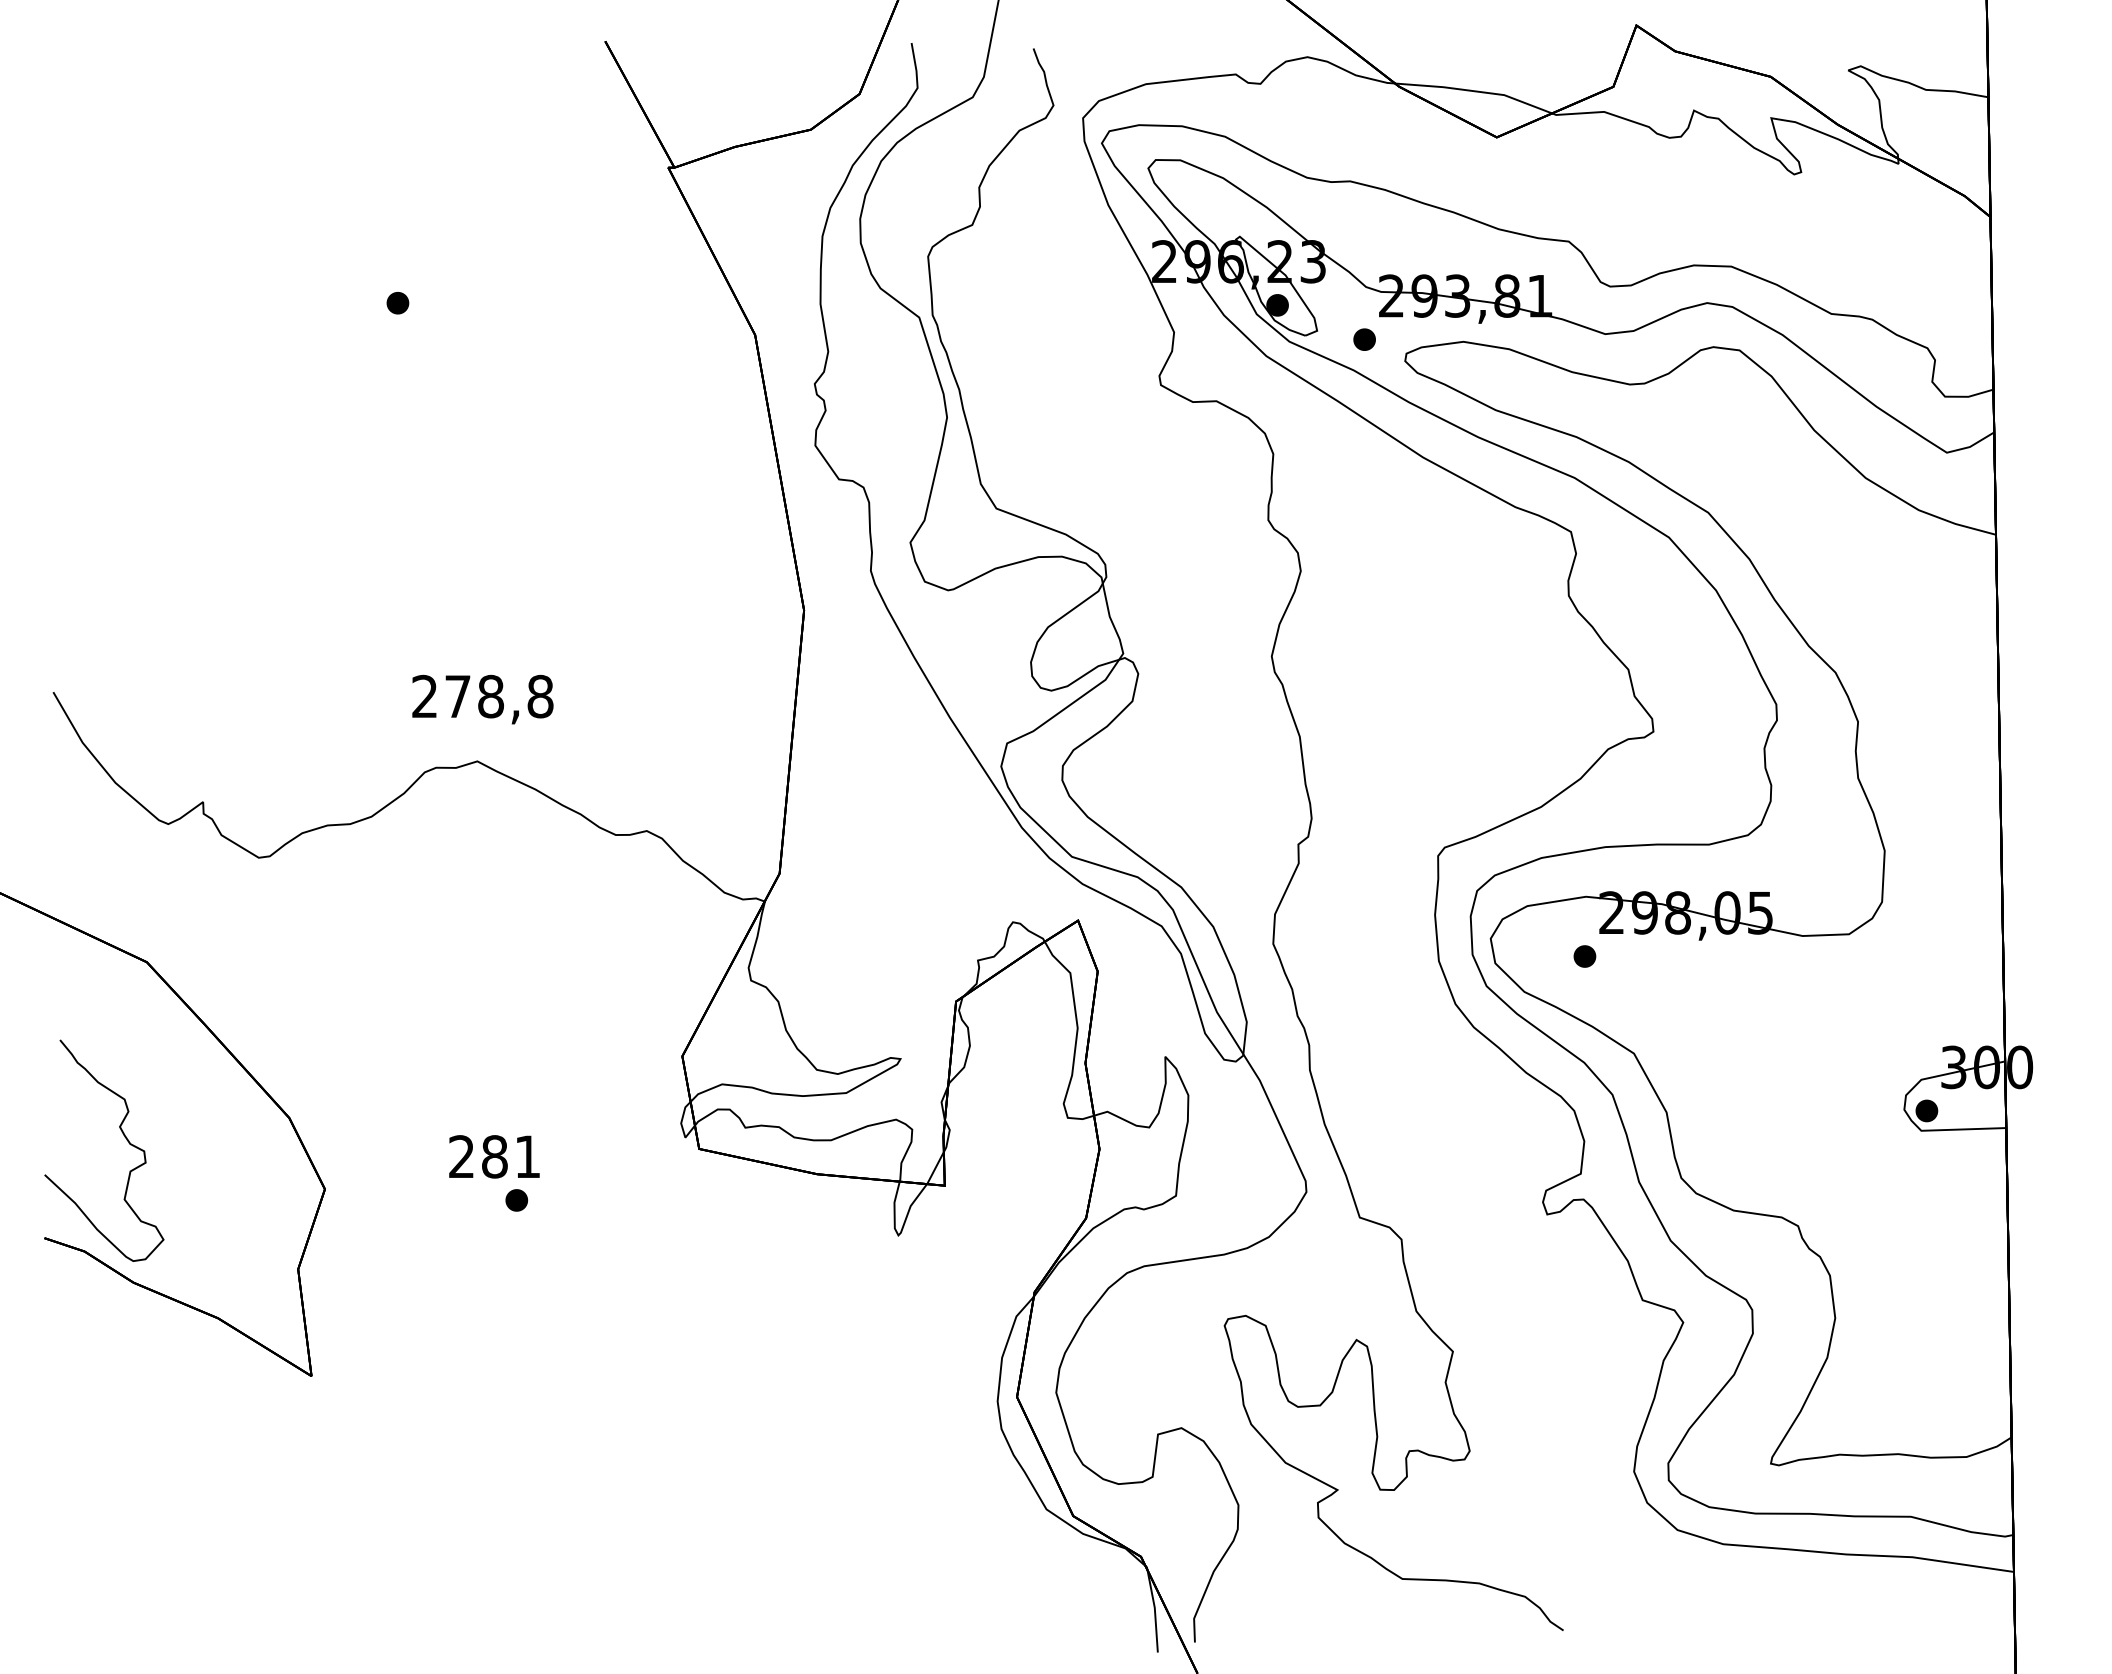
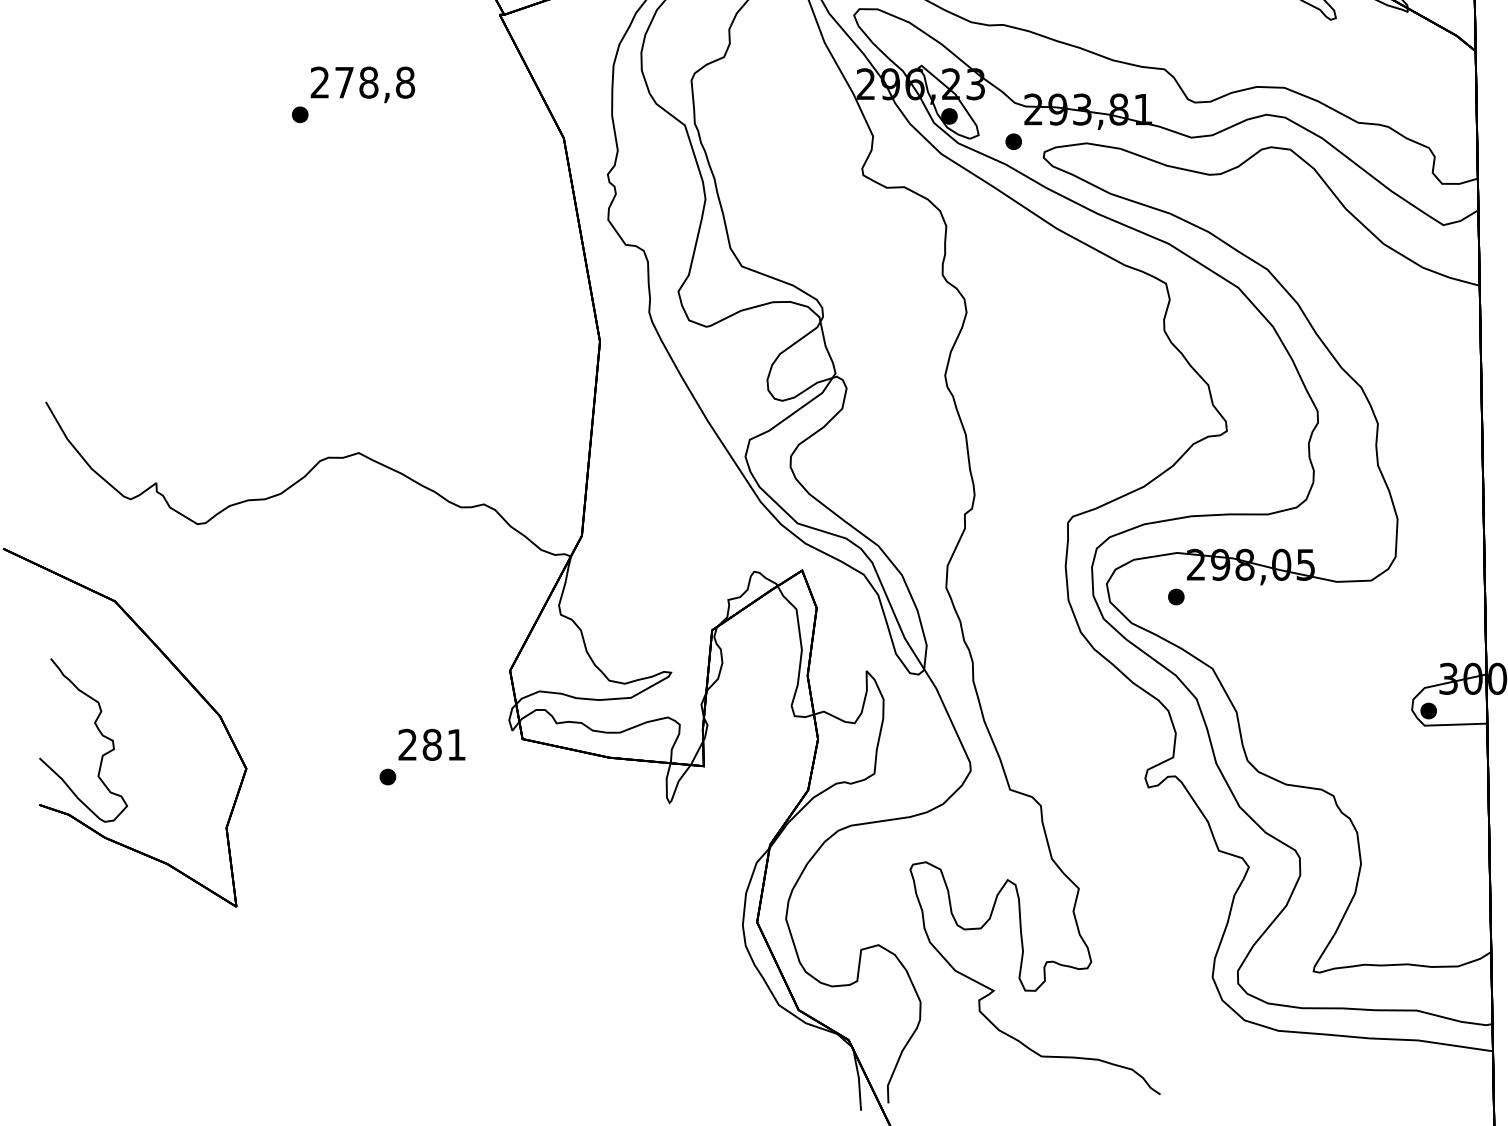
text: (482, 699) -> (362, 84), moved
text: (494, 1156) -> (431, 744), moved

